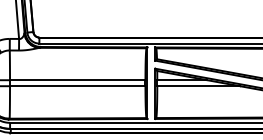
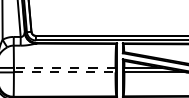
line: (77, 80) -> (64, 68), solid -> dashed
line: (77, 86) -> (64, 72), solid -> dashed

